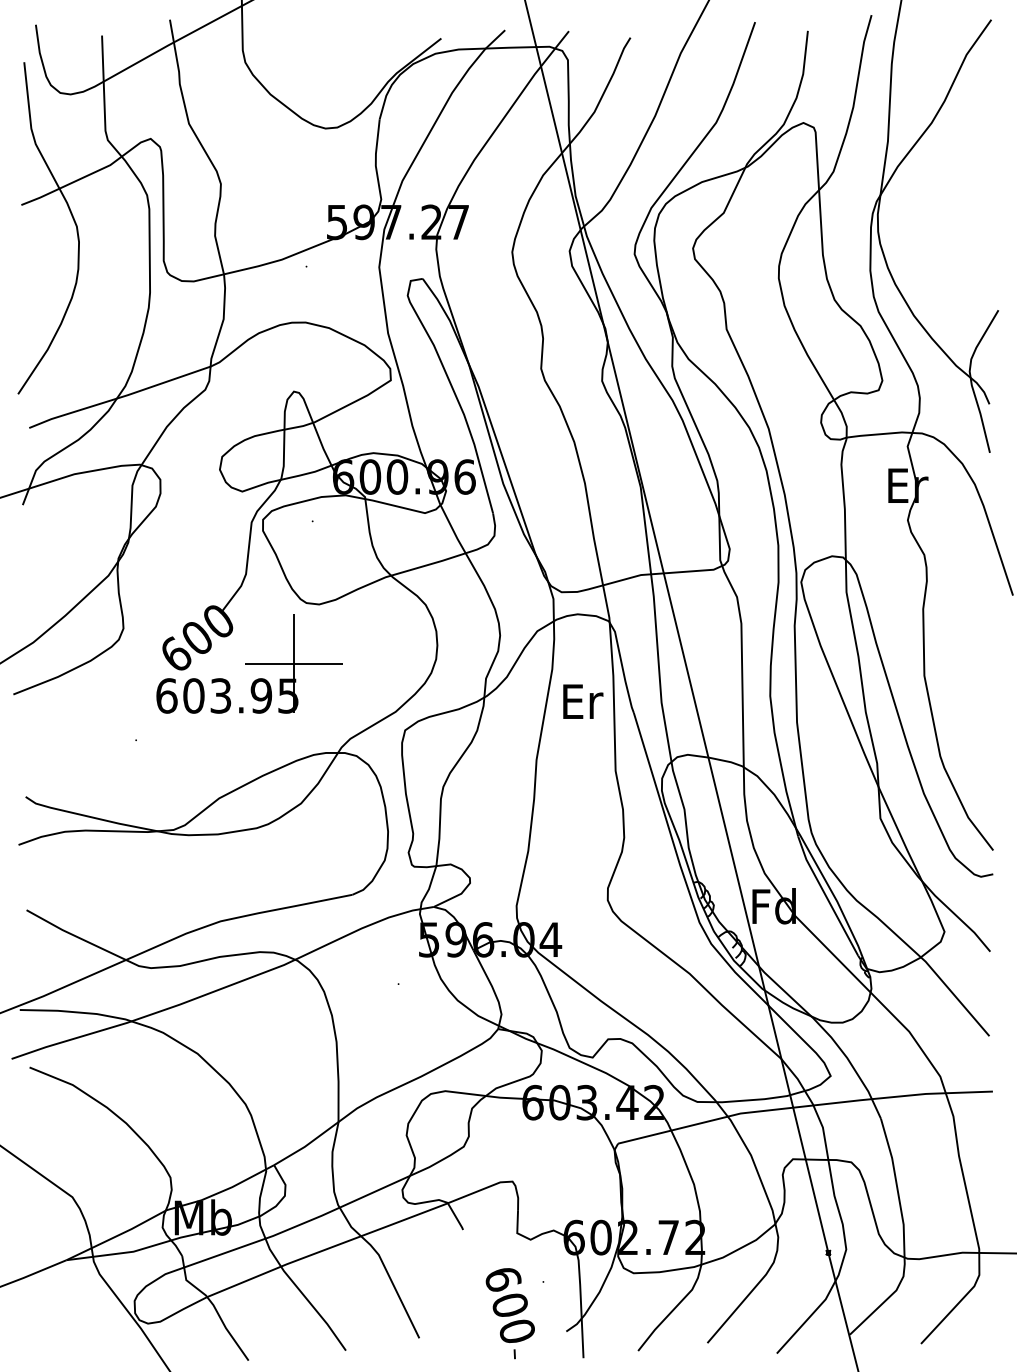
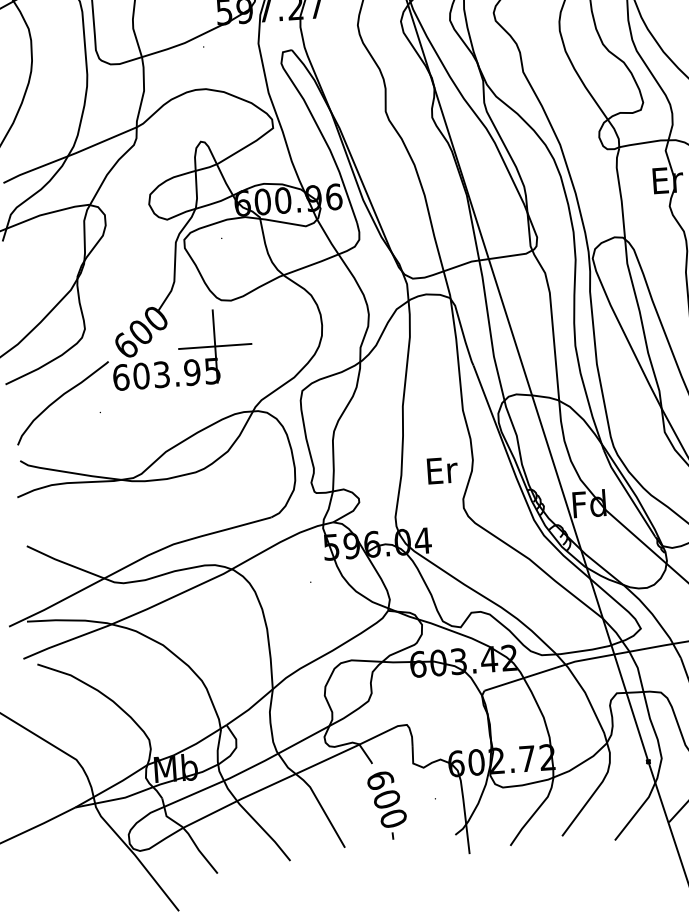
text: (583, 701) -> (442, 470), moved
curve: (83, 718) -> (59, 398), added
part: (509, 1313) -> (386, 805), moved

